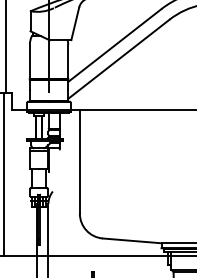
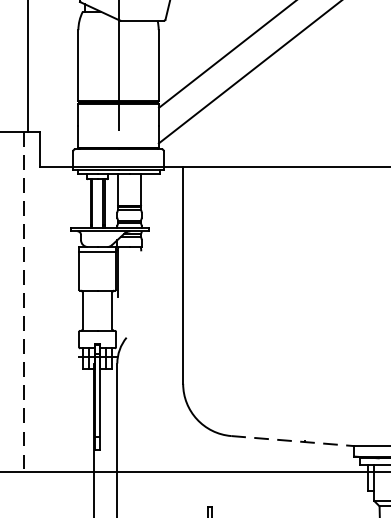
line: (4, 175) -> (25, 304), solid -> dashed
line: (132, 240) -> (293, 440), solid -> dashed

